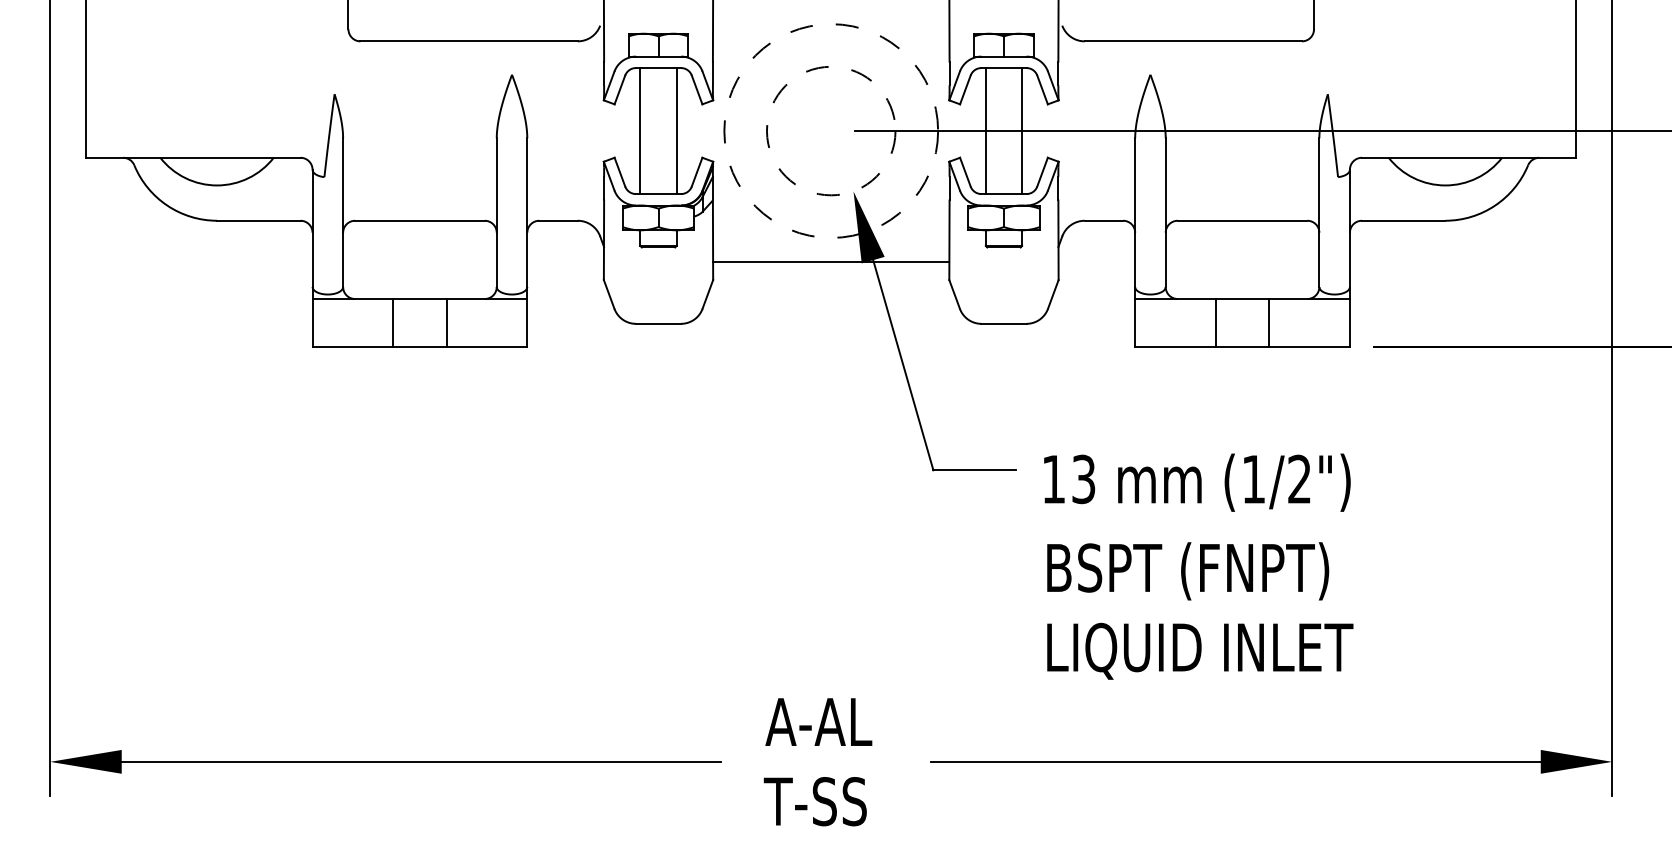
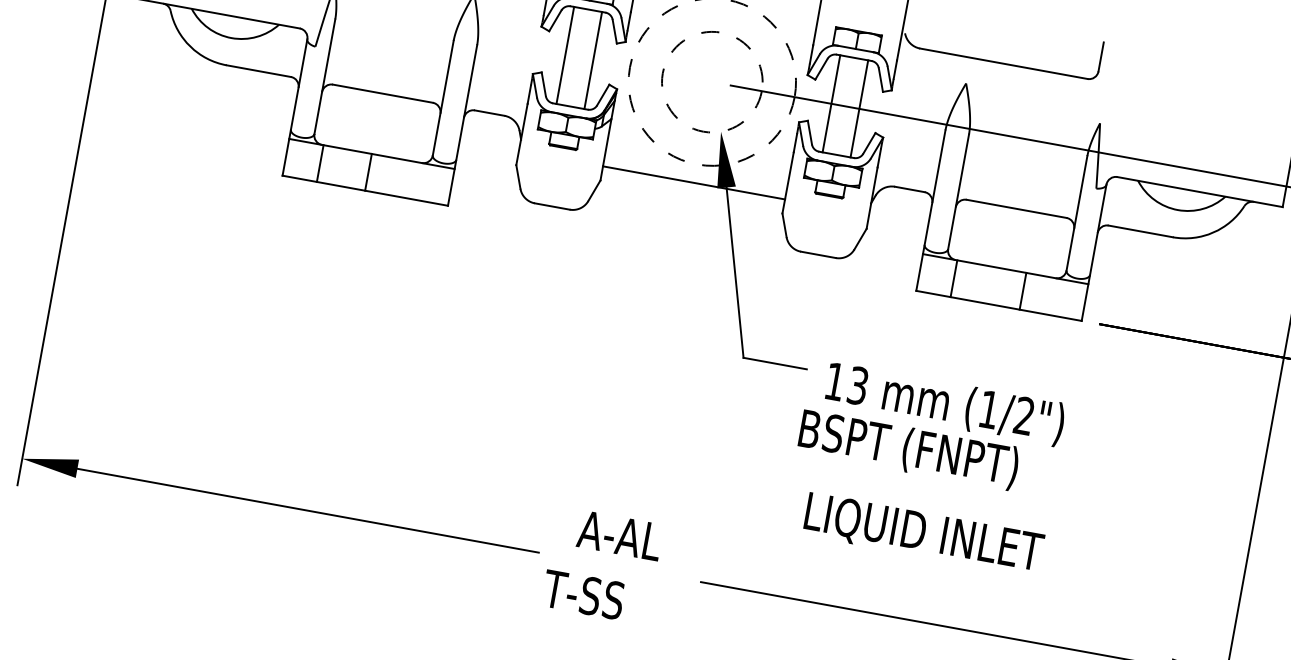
line: (393, 322) -> (320, 163), moved
line: (446, 322) -> (368, 172), moved
line: (1215, 322) -> (953, 278), moved
text: (1188, 571) -> (909, 450), moved
text: (814, 801) -> (582, 594), moved

